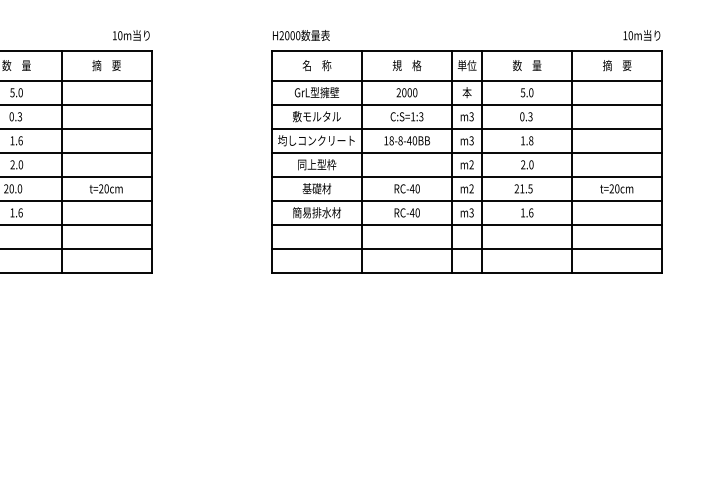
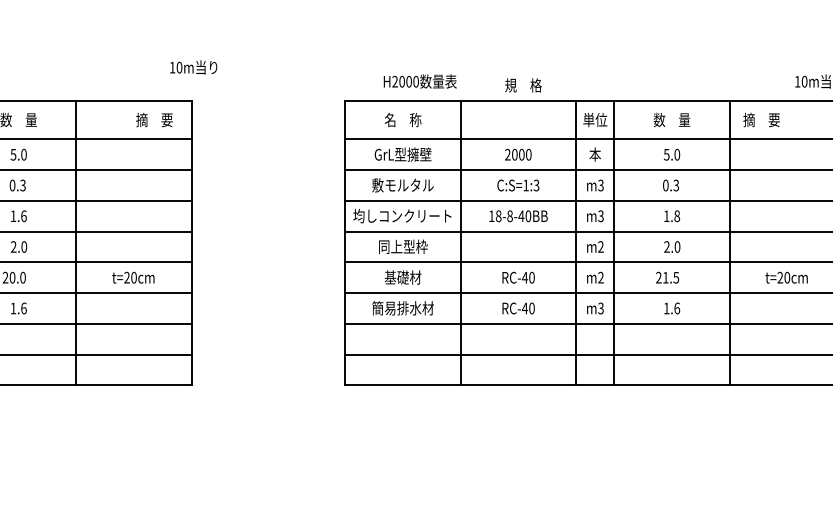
text: (131, 35) -> (193, 67), moved
text: (301, 35) -> (420, 81), moved
text: (106, 65) -> (154, 119), moved
text: (406, 65) -> (522, 85), moved
text: (617, 65) -> (762, 119), moved

